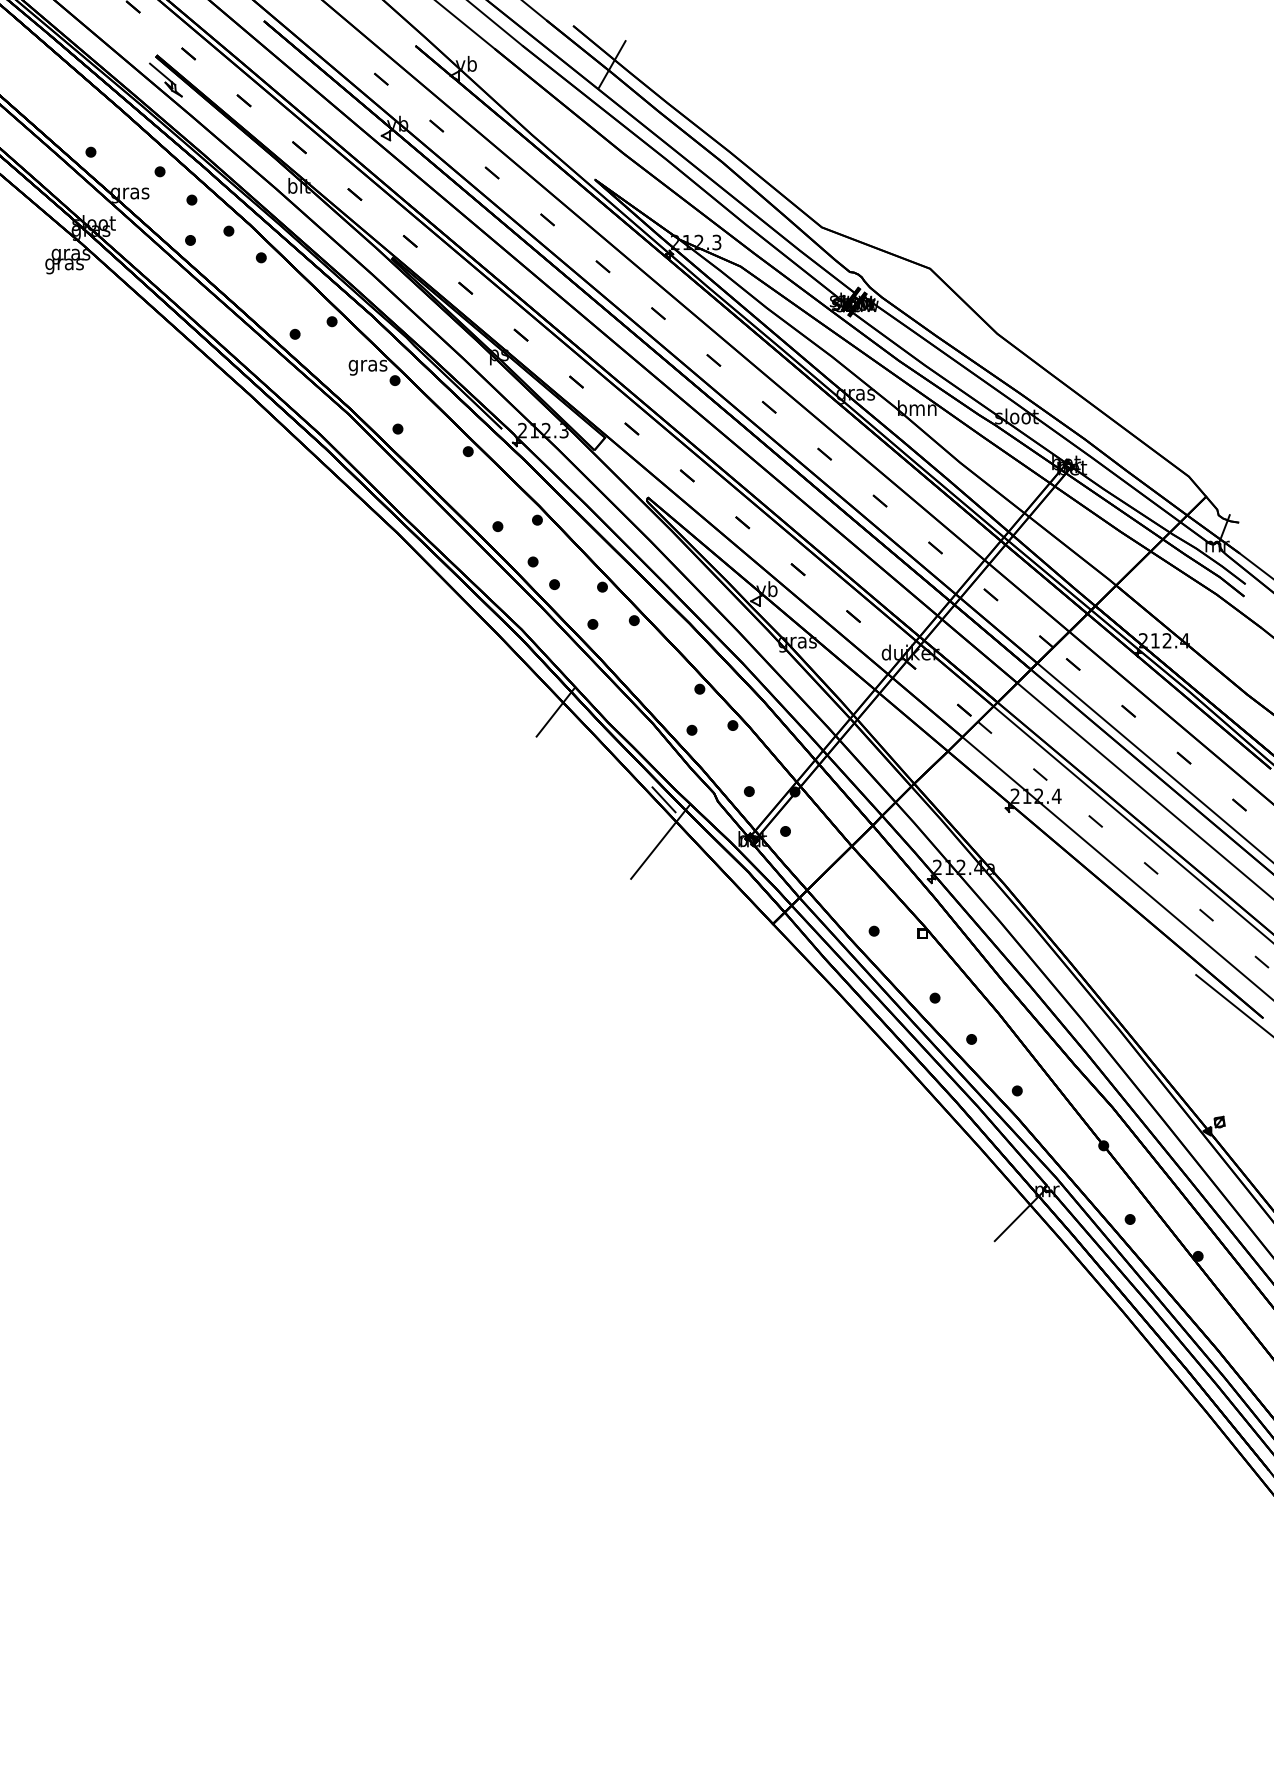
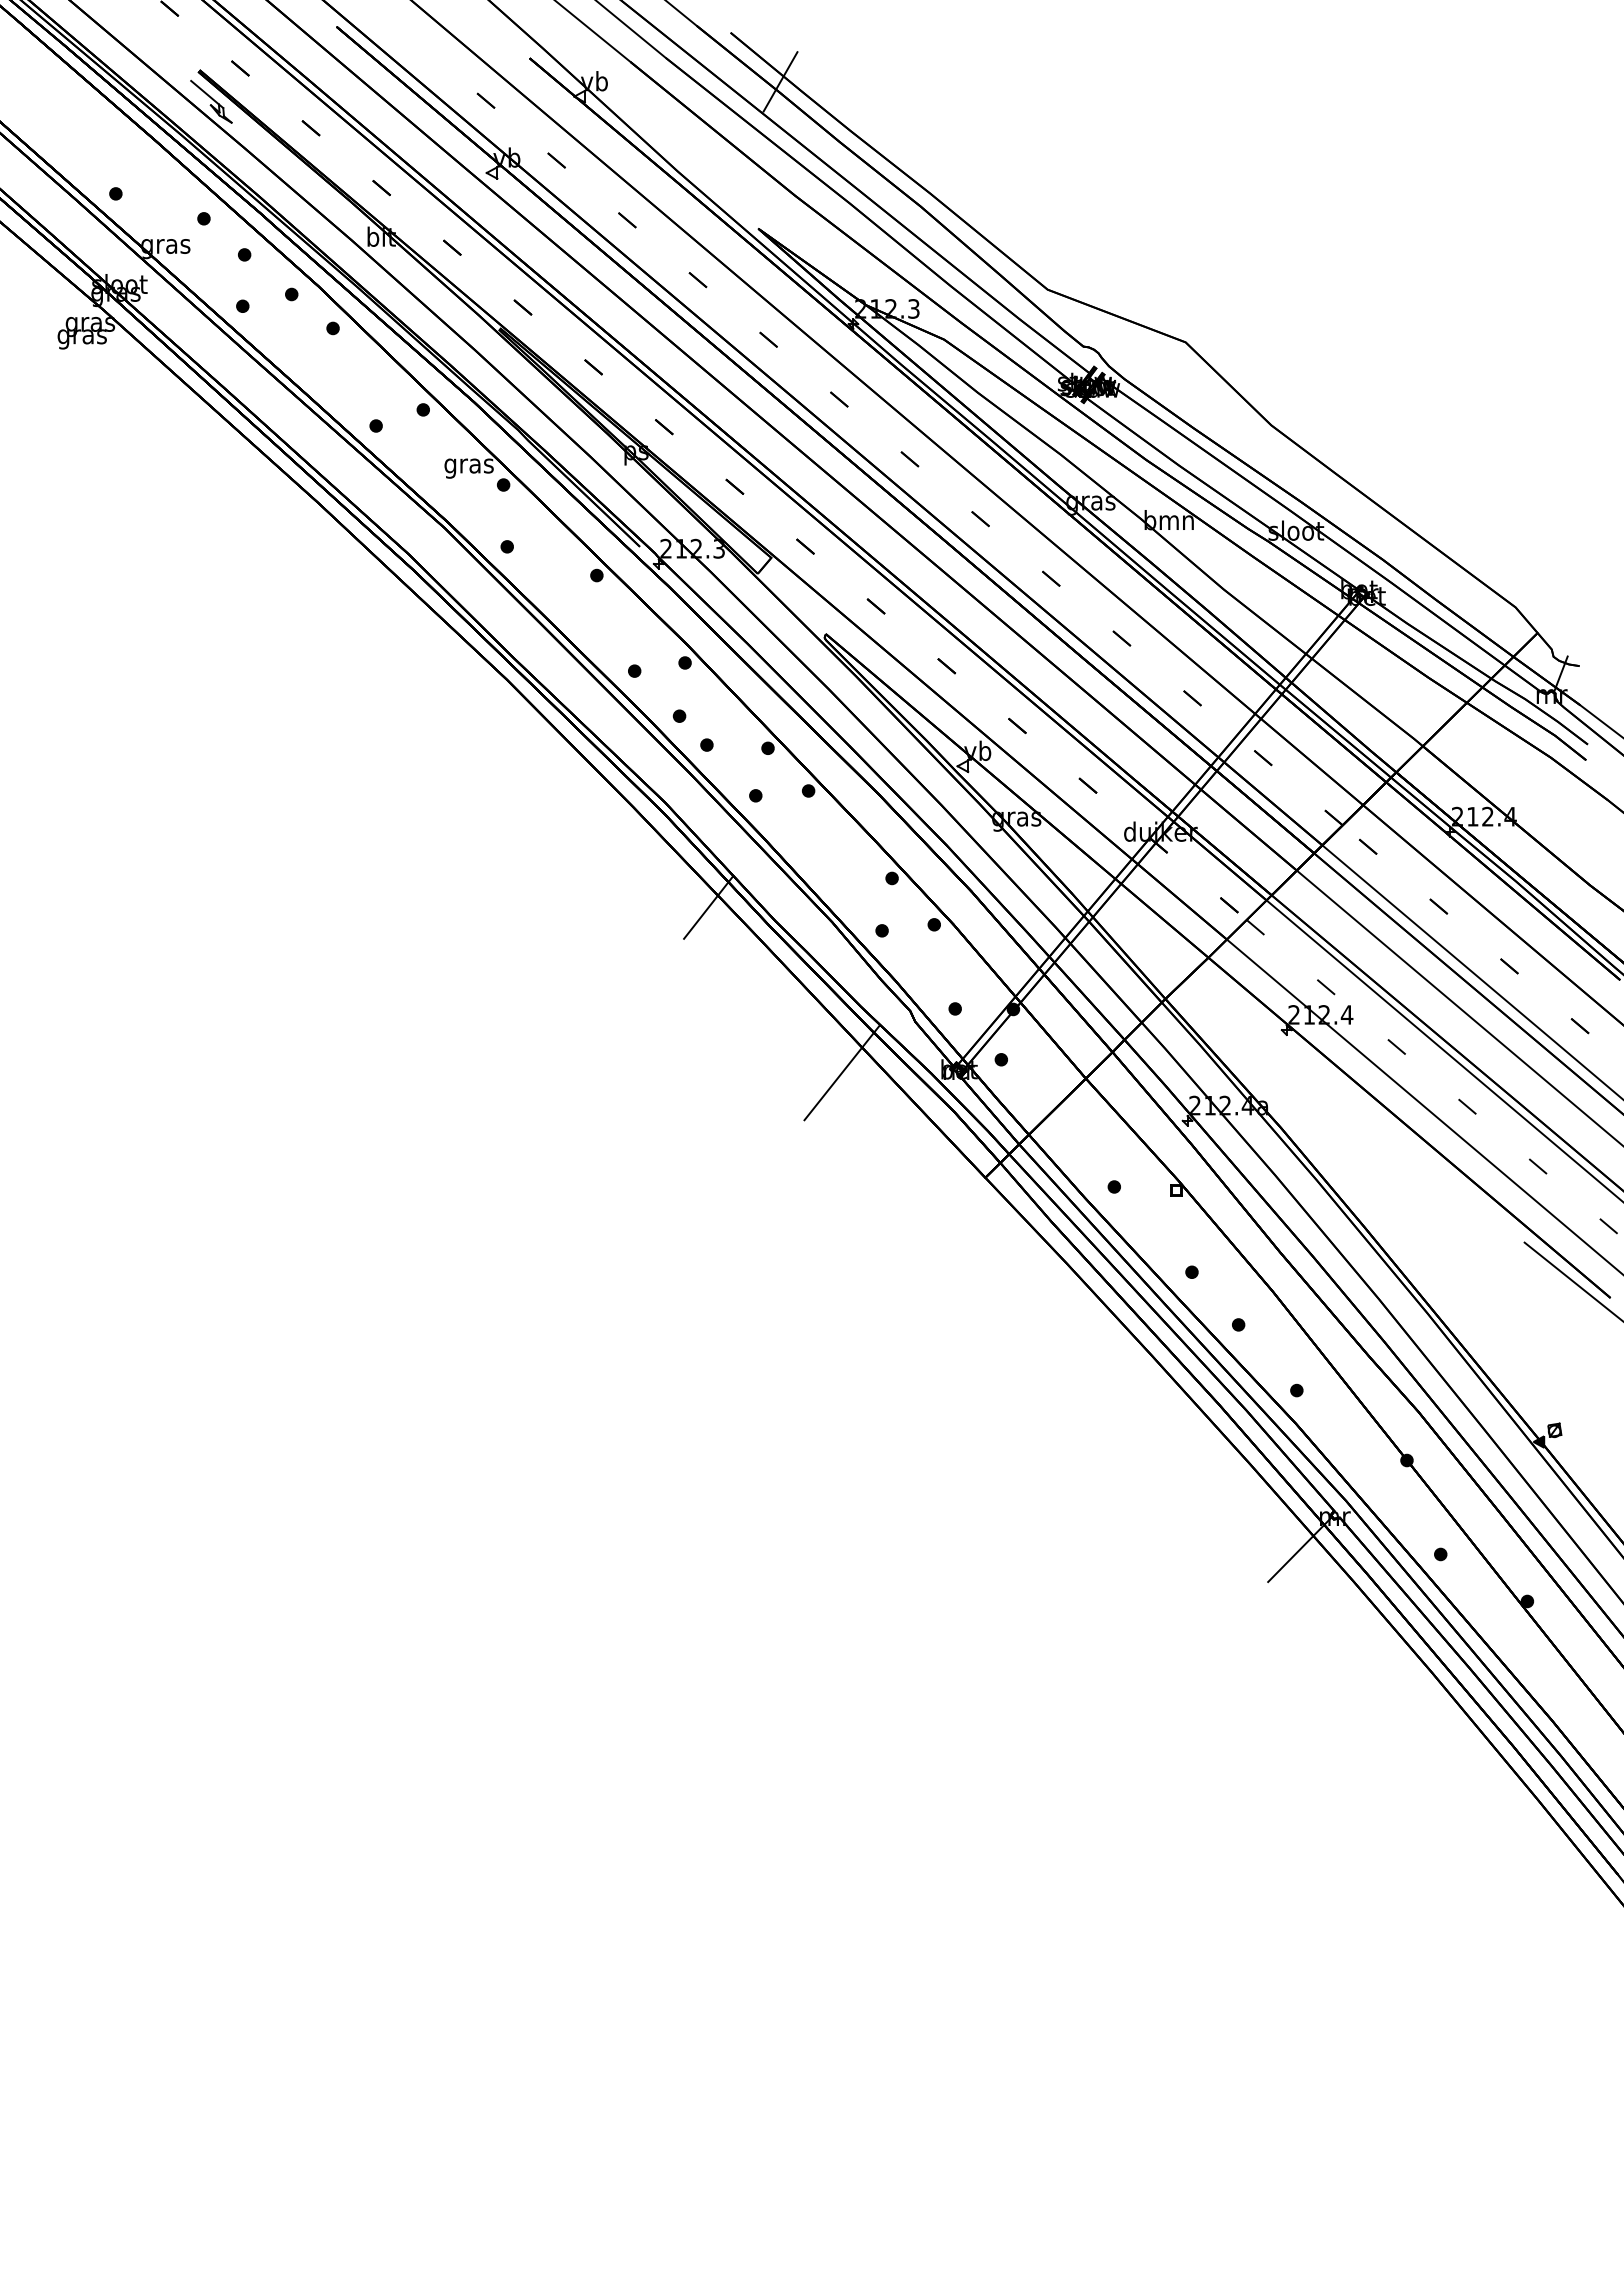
line: (664, 799) -> (846, 1019), removed

